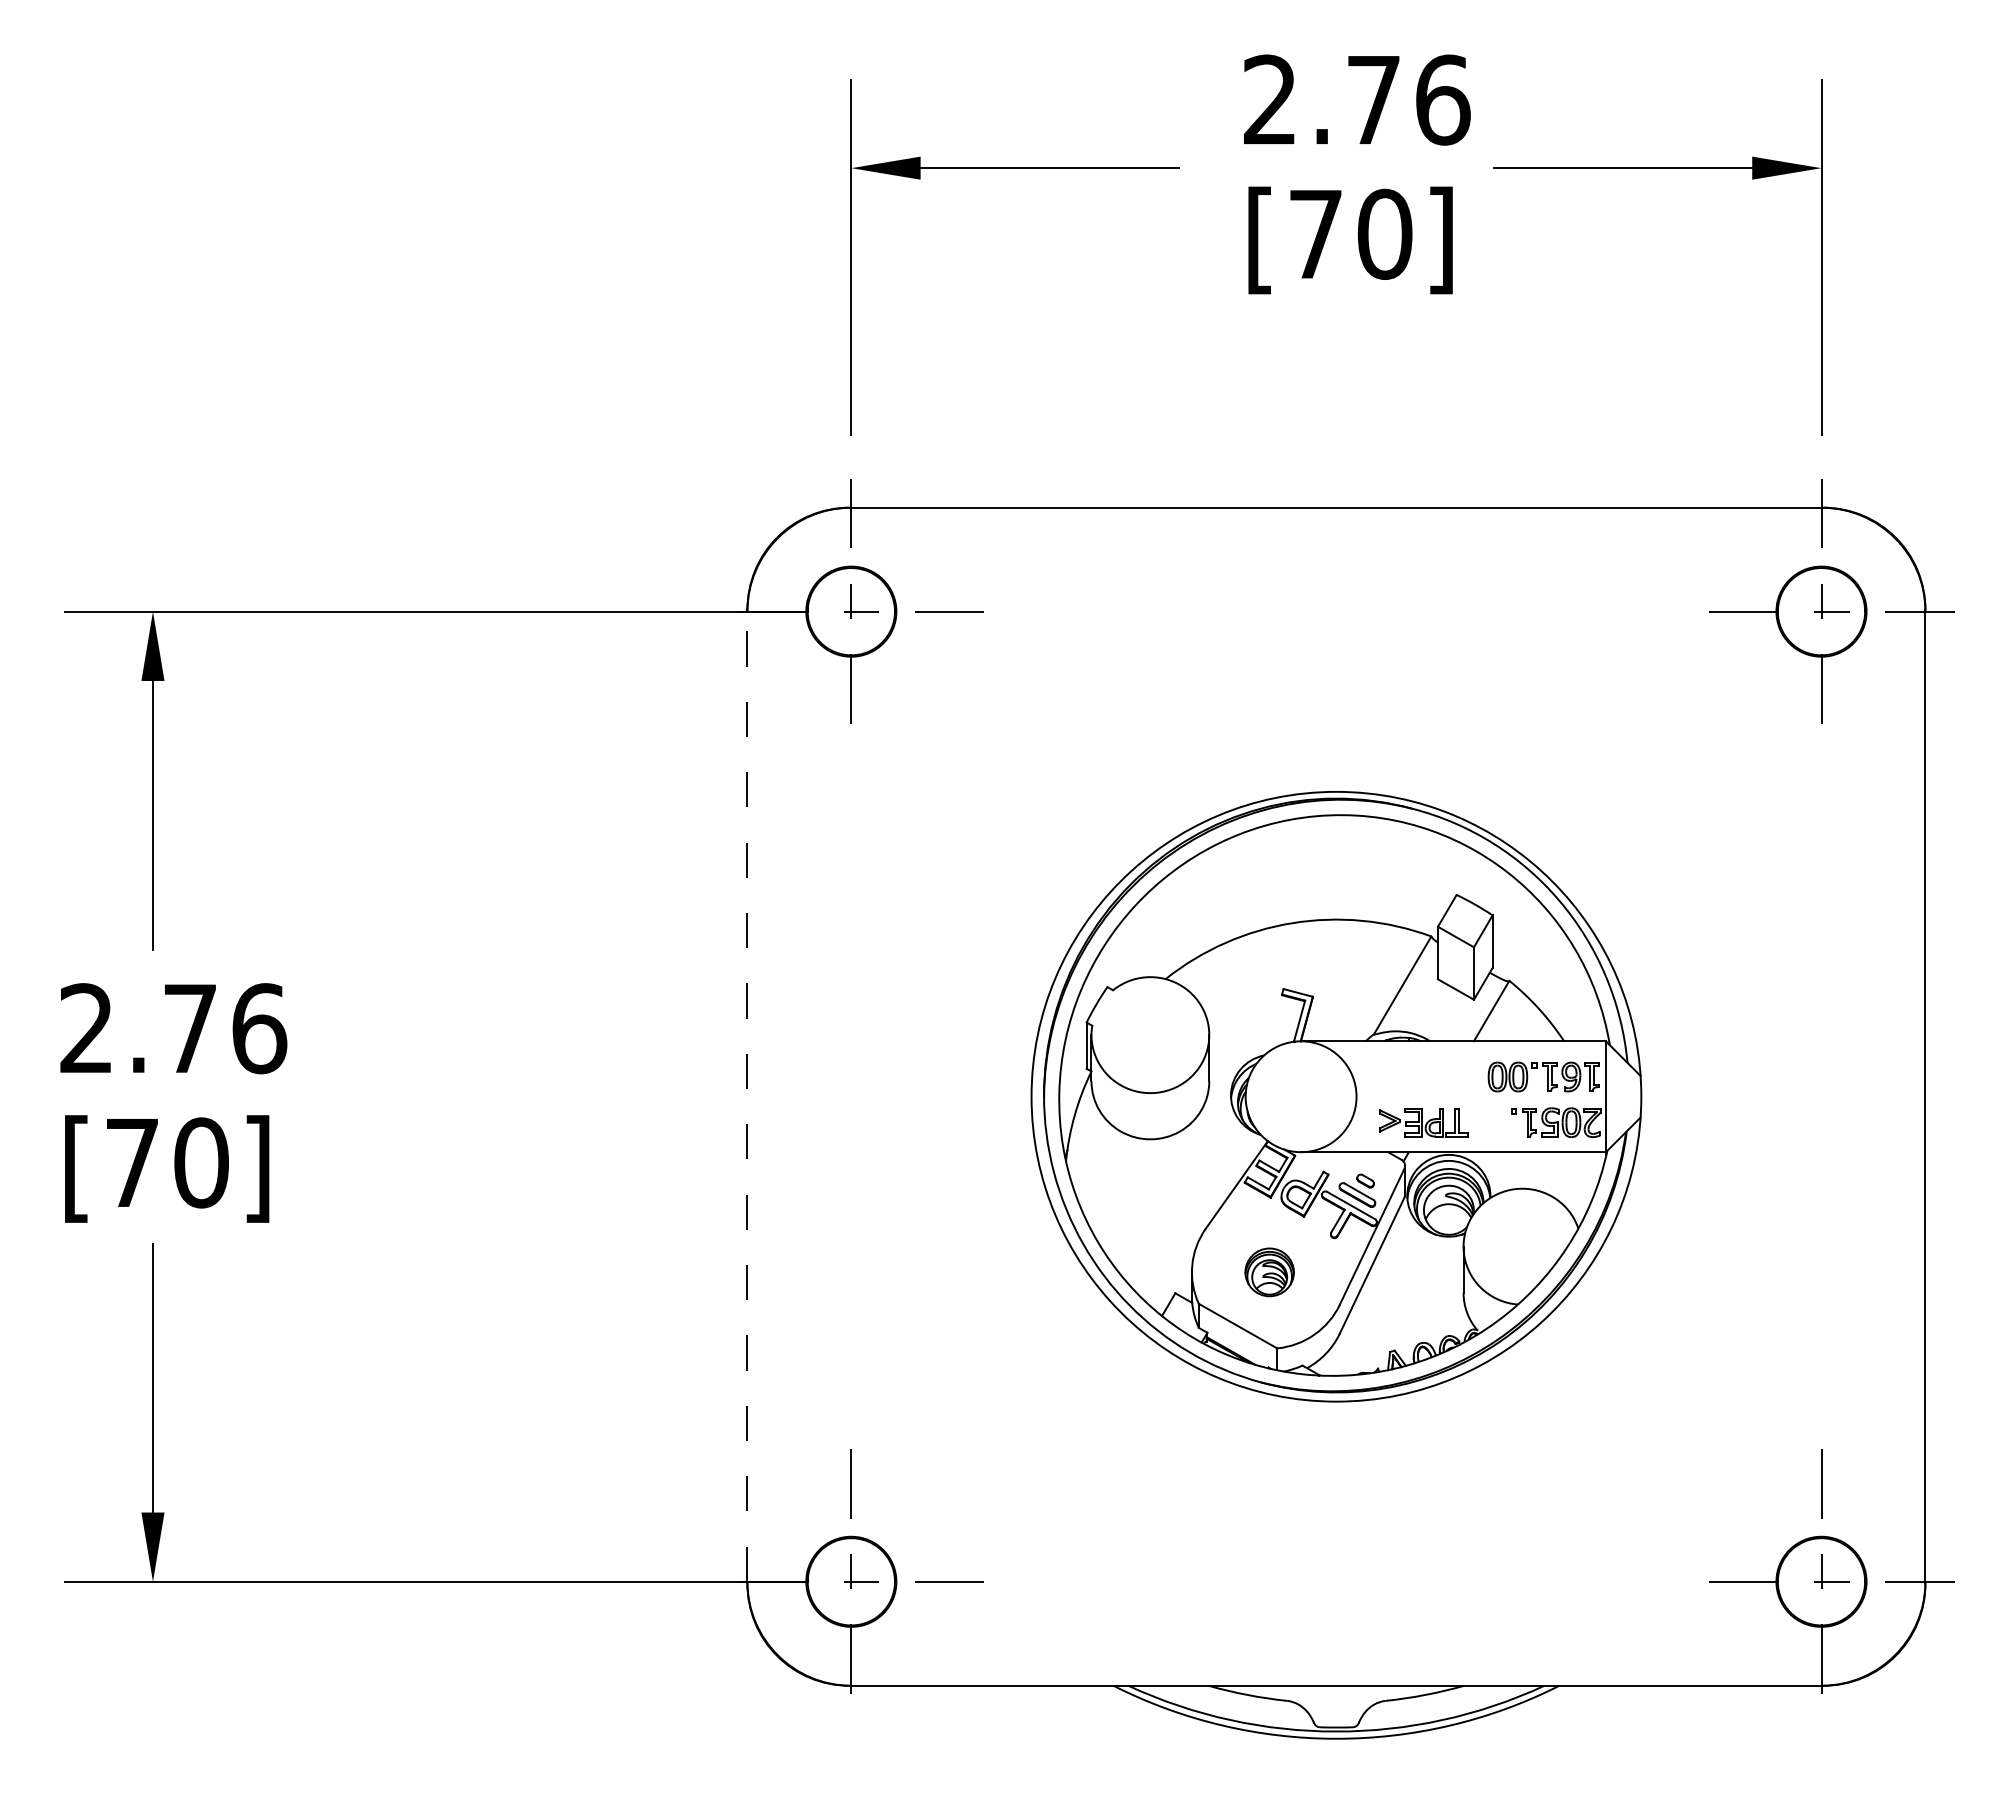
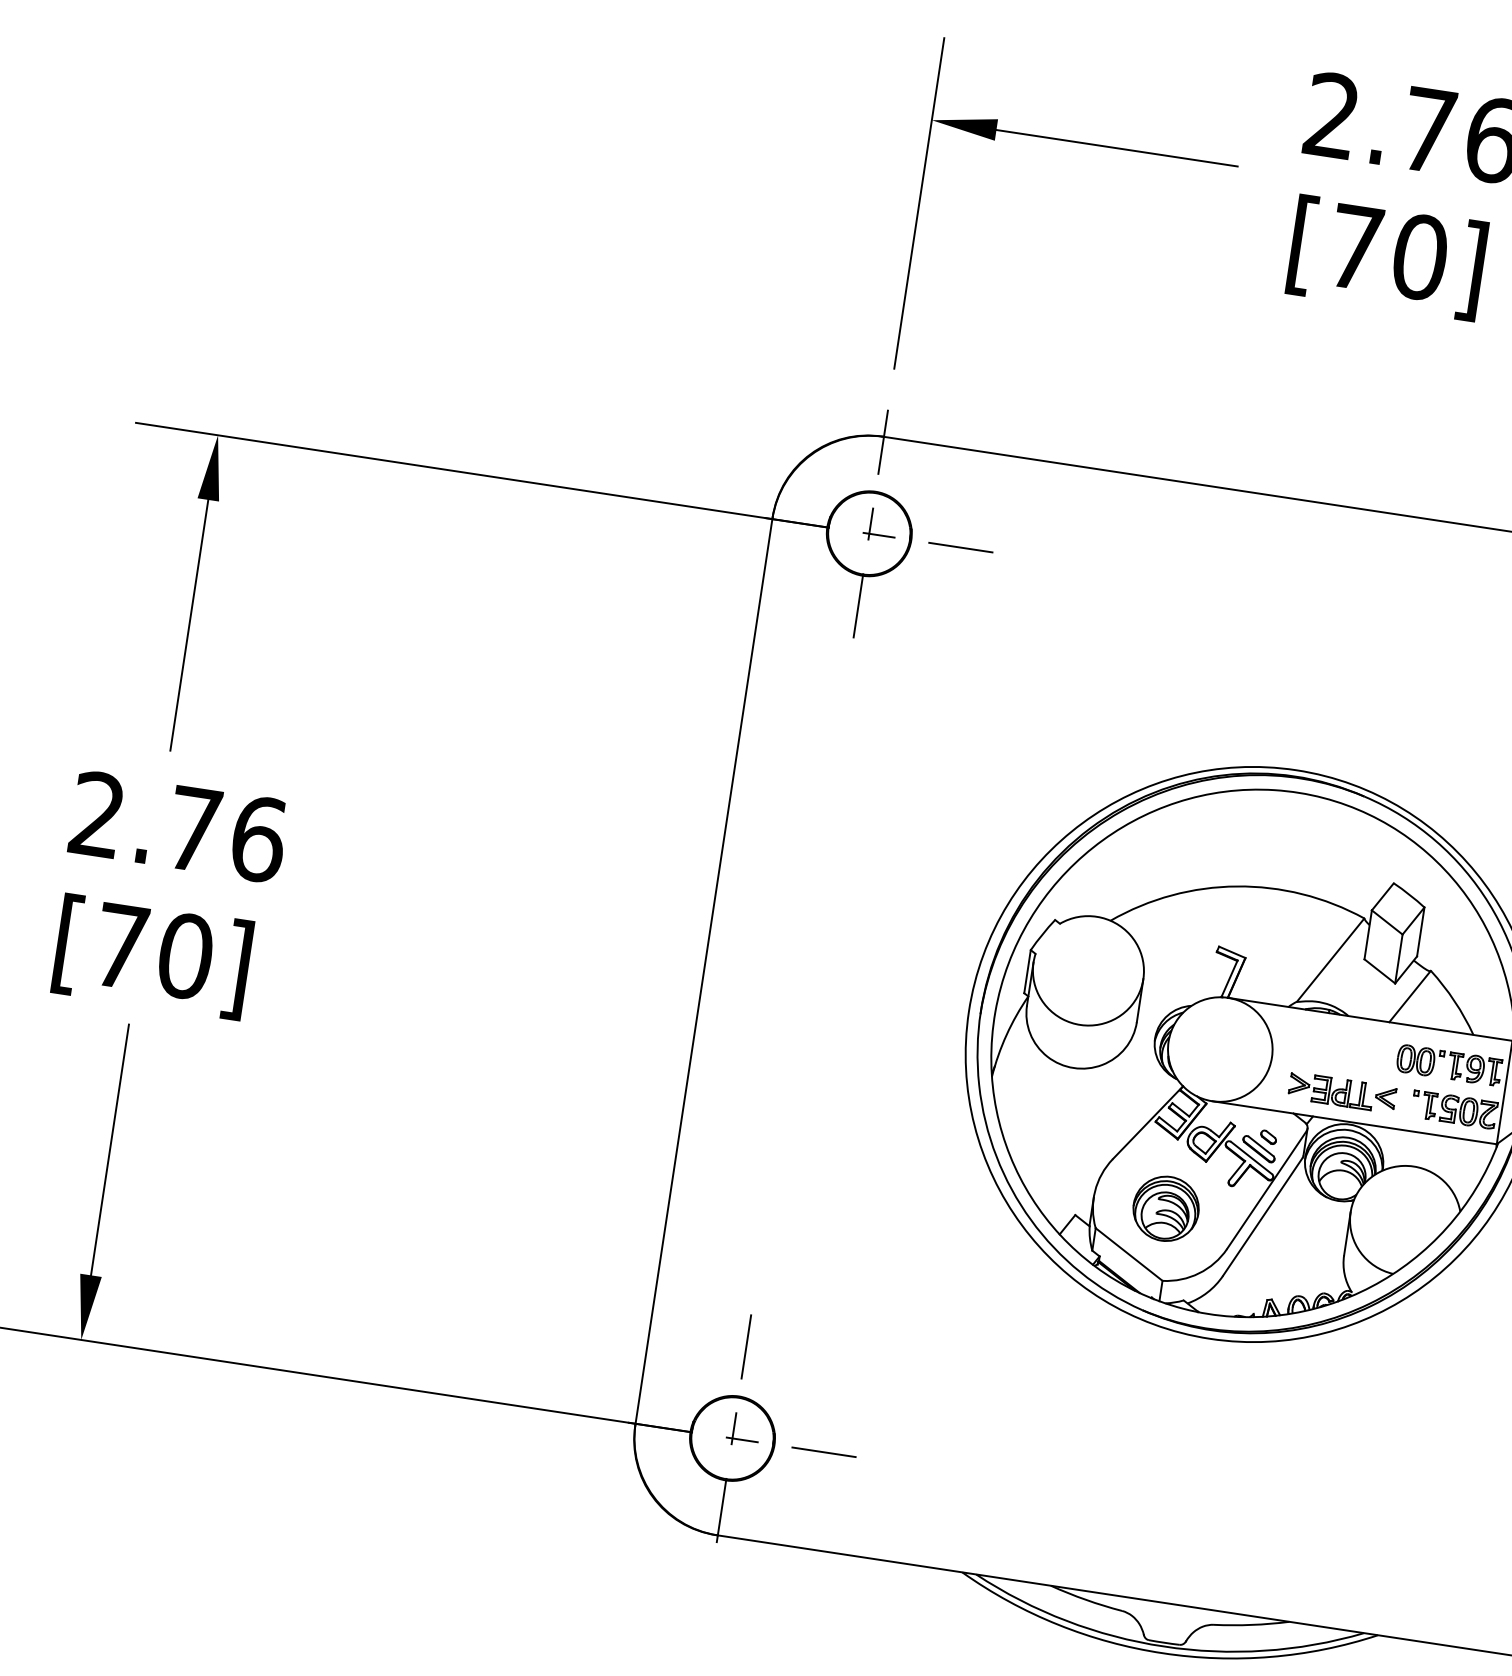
line: (747, 1096) -> (704, 971), dashed -> solid
part: (1482, 1120) -> (1386, 1097), added
part: (1269, 1272) -> (1166, 1208), size x1.43

